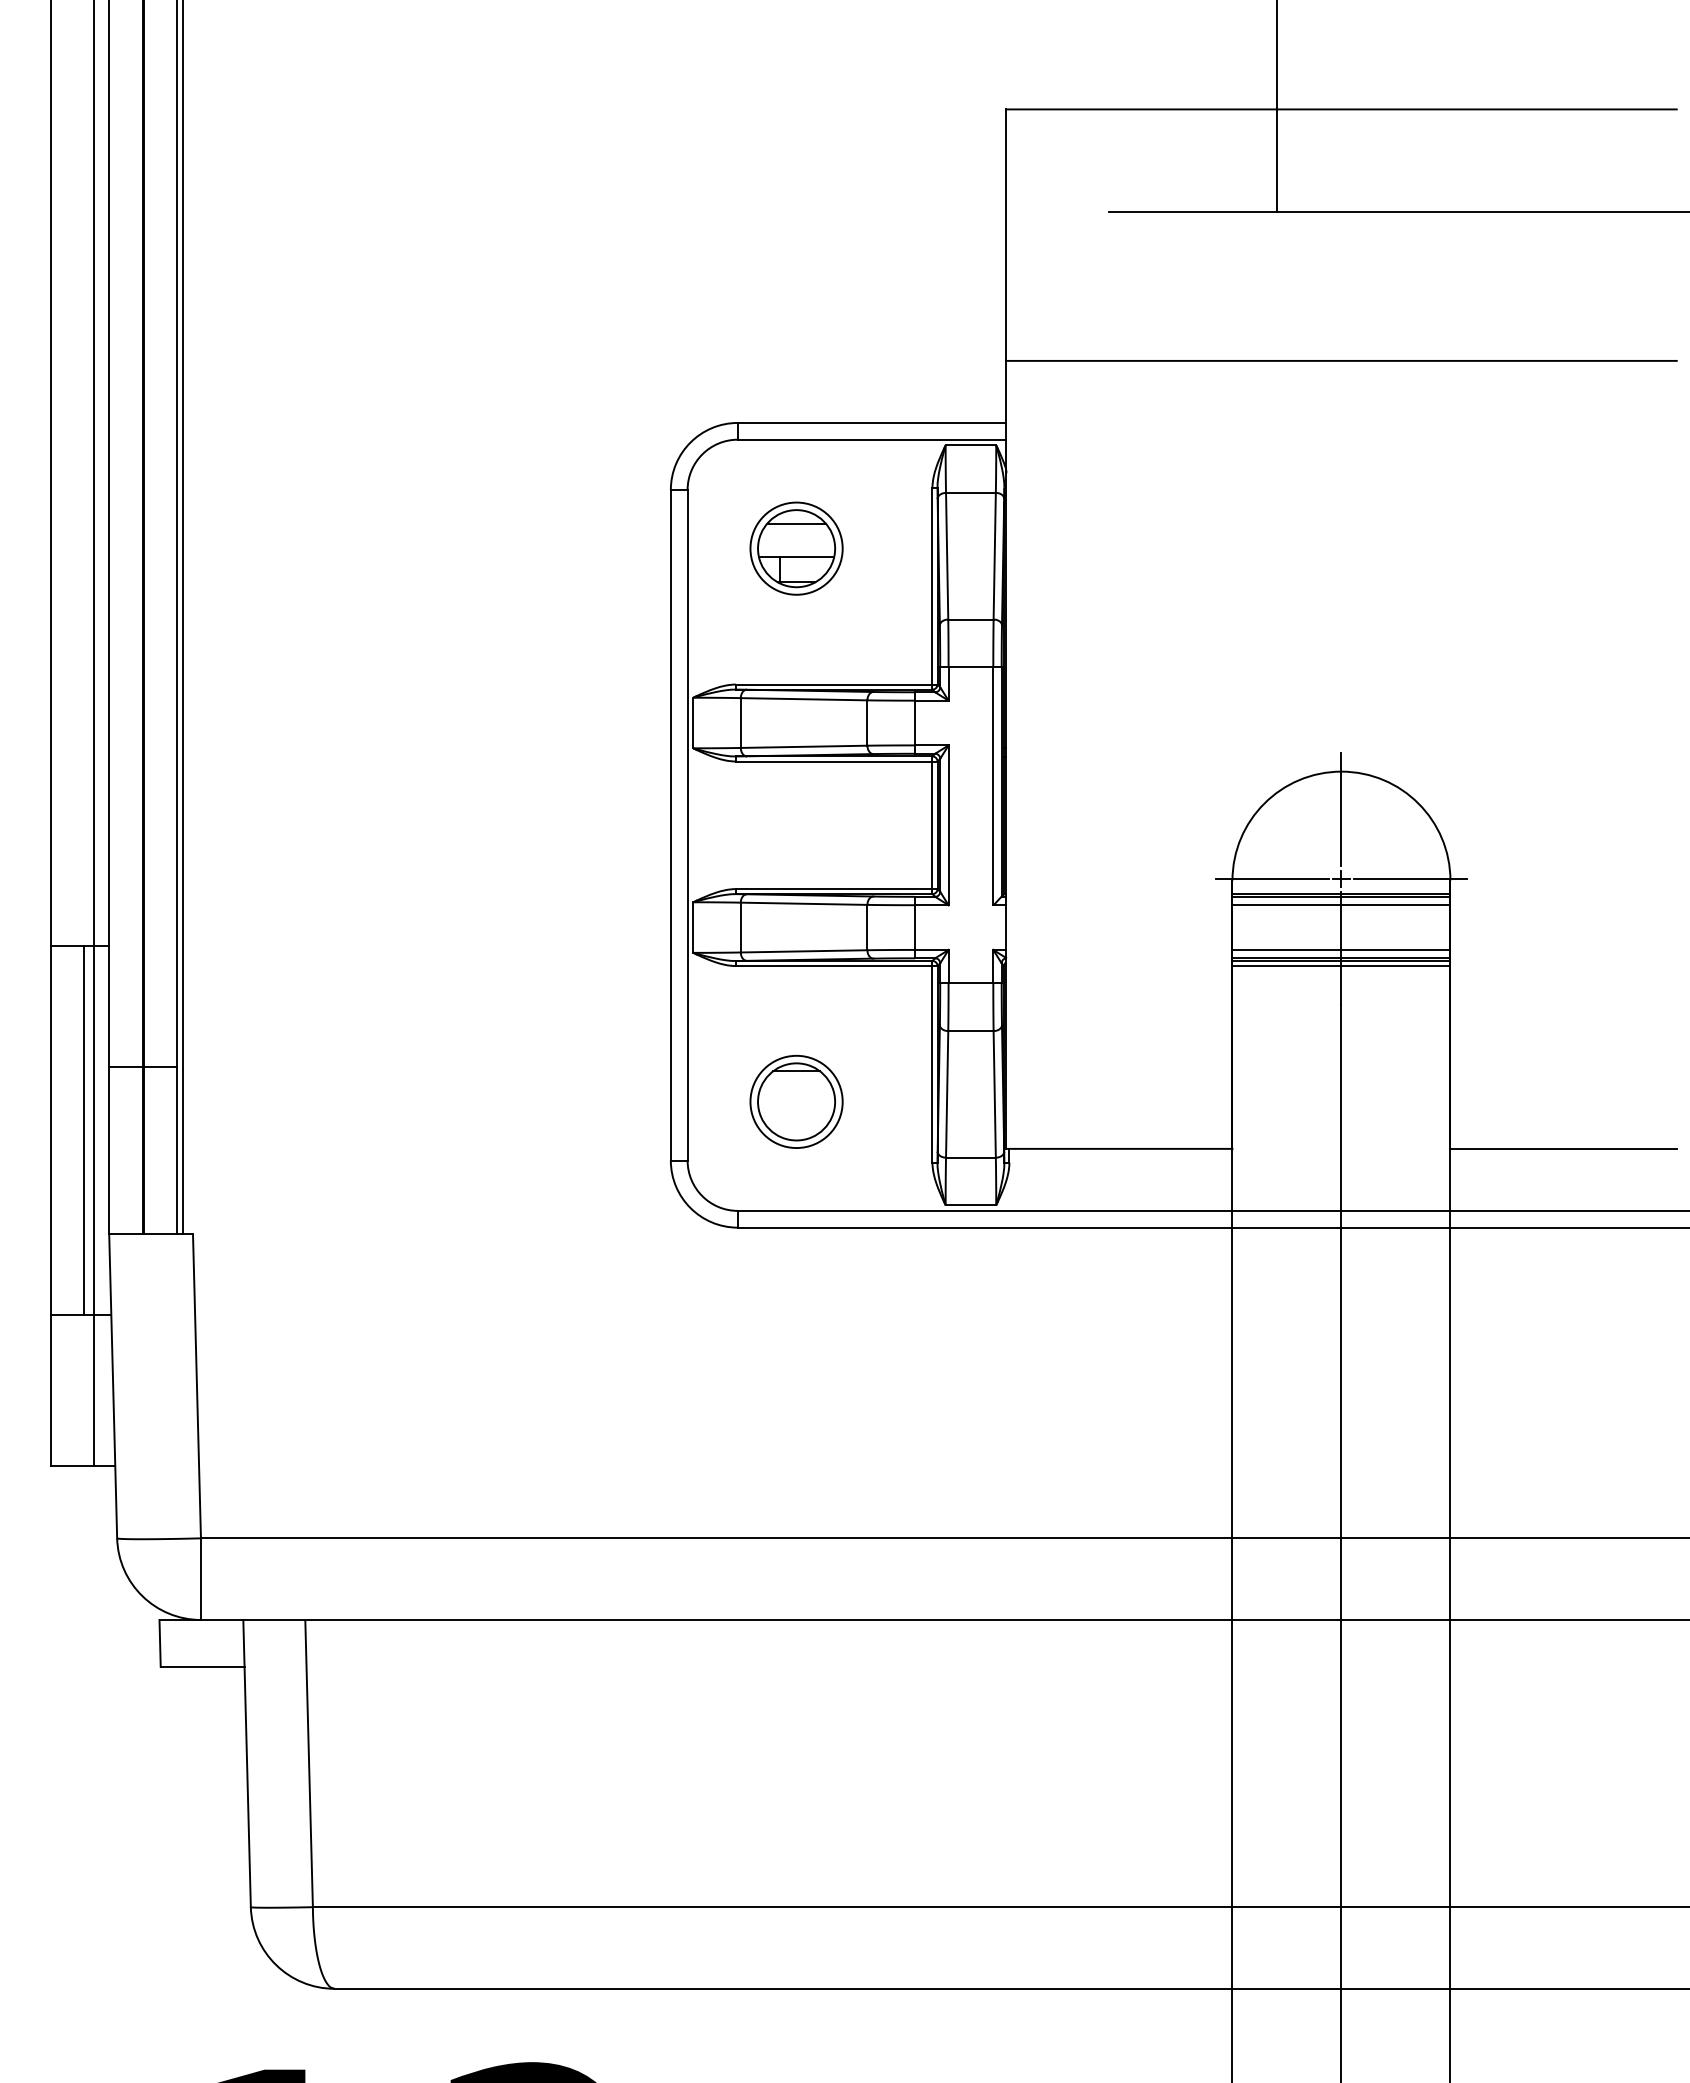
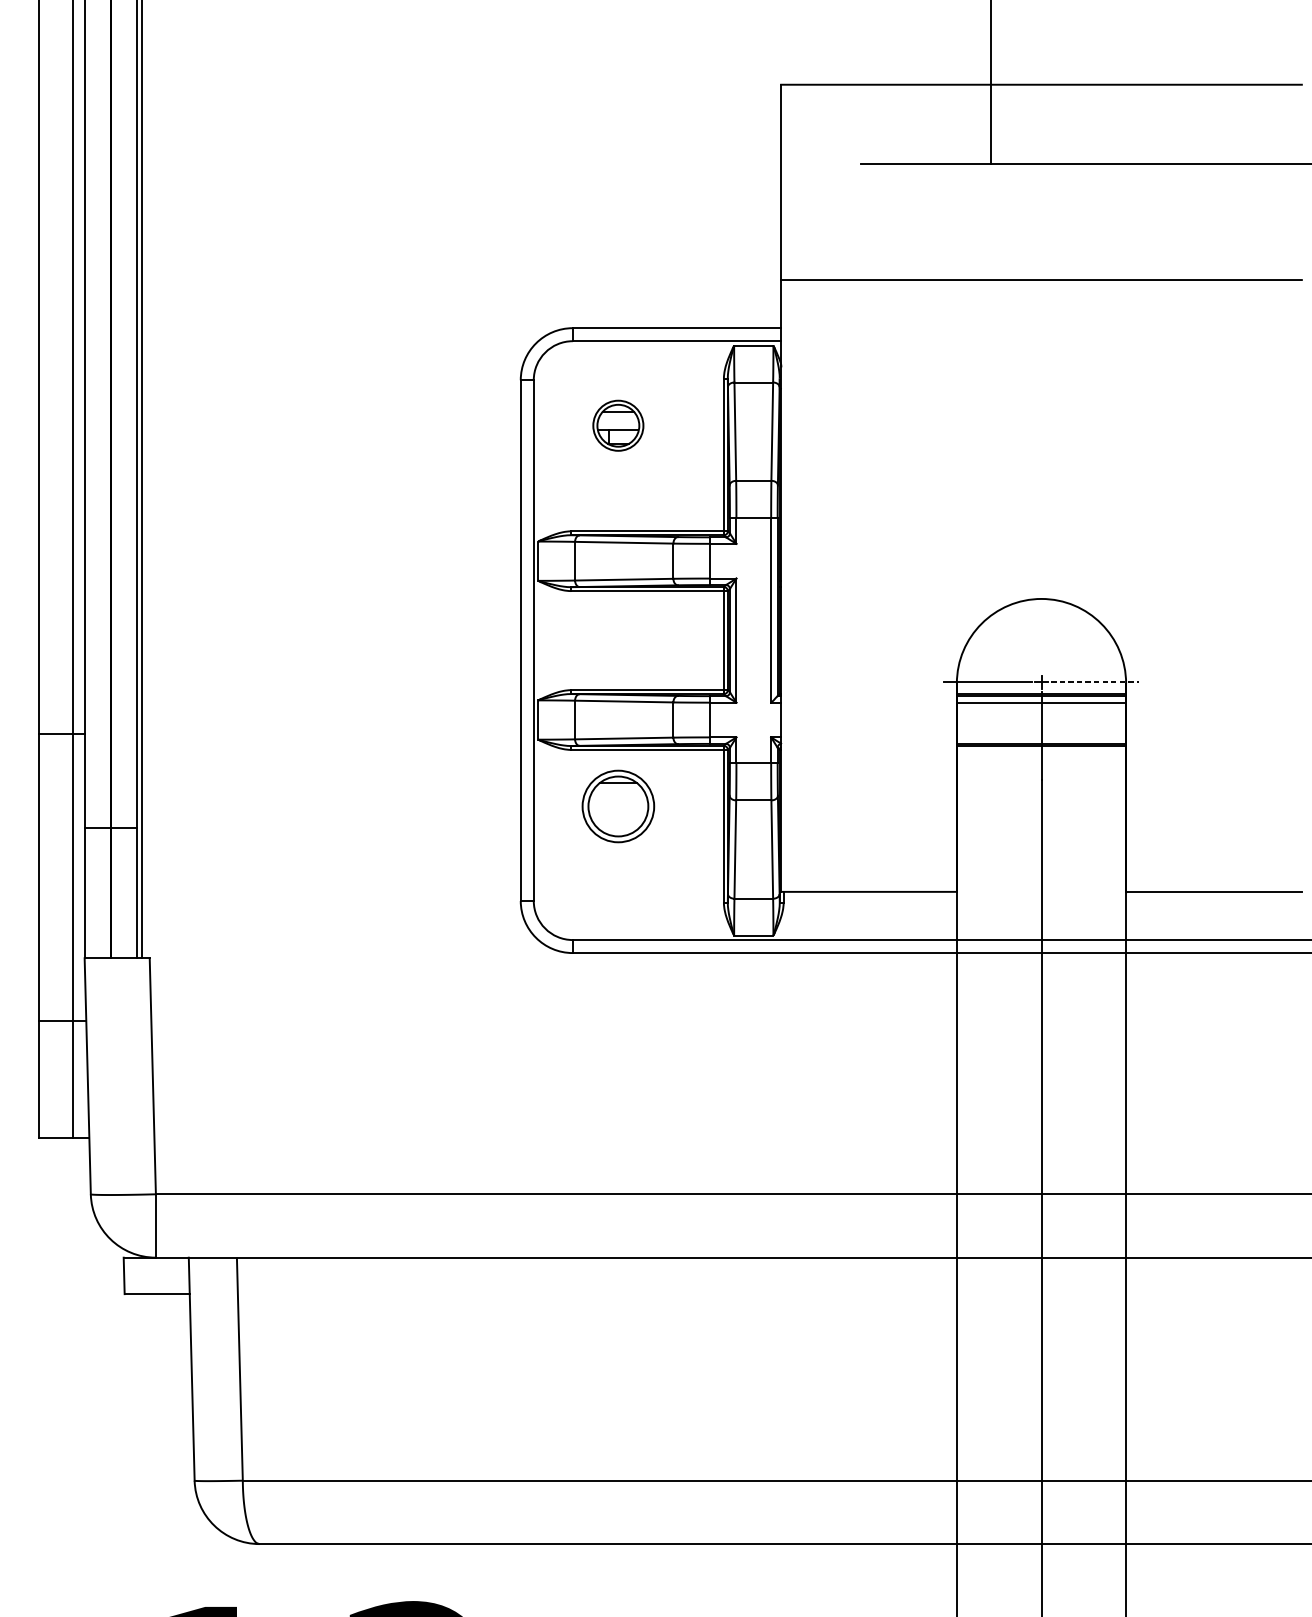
part: (796, 548) -> (618, 425), size x0.7
line: (1341, 809) -> (1041, 628), removed
line: (1410, 878) -> (1095, 681), solid -> dashed
line: (1341, 949) -> (1041, 737), removed
line: (1341, 966) -> (1041, 750), removed
part: (796, 1101) -> (618, 806), moved
line: (84, 1130) -> (65, 877), removed

